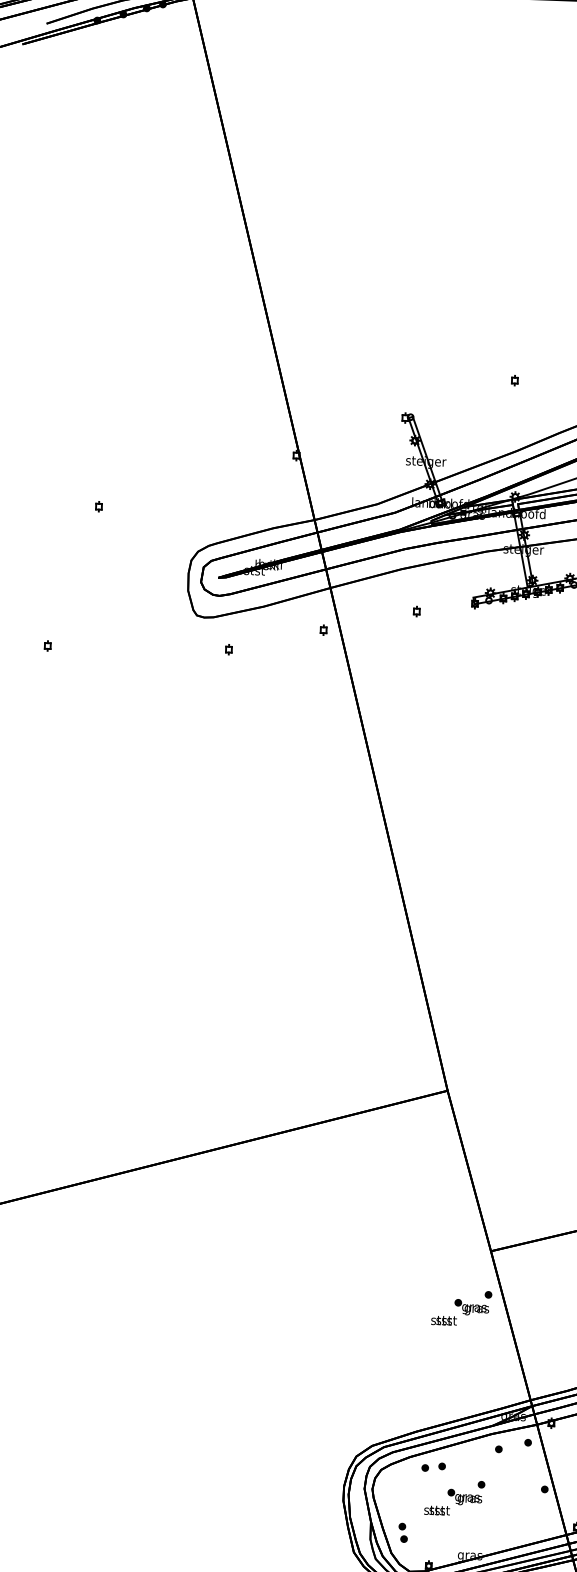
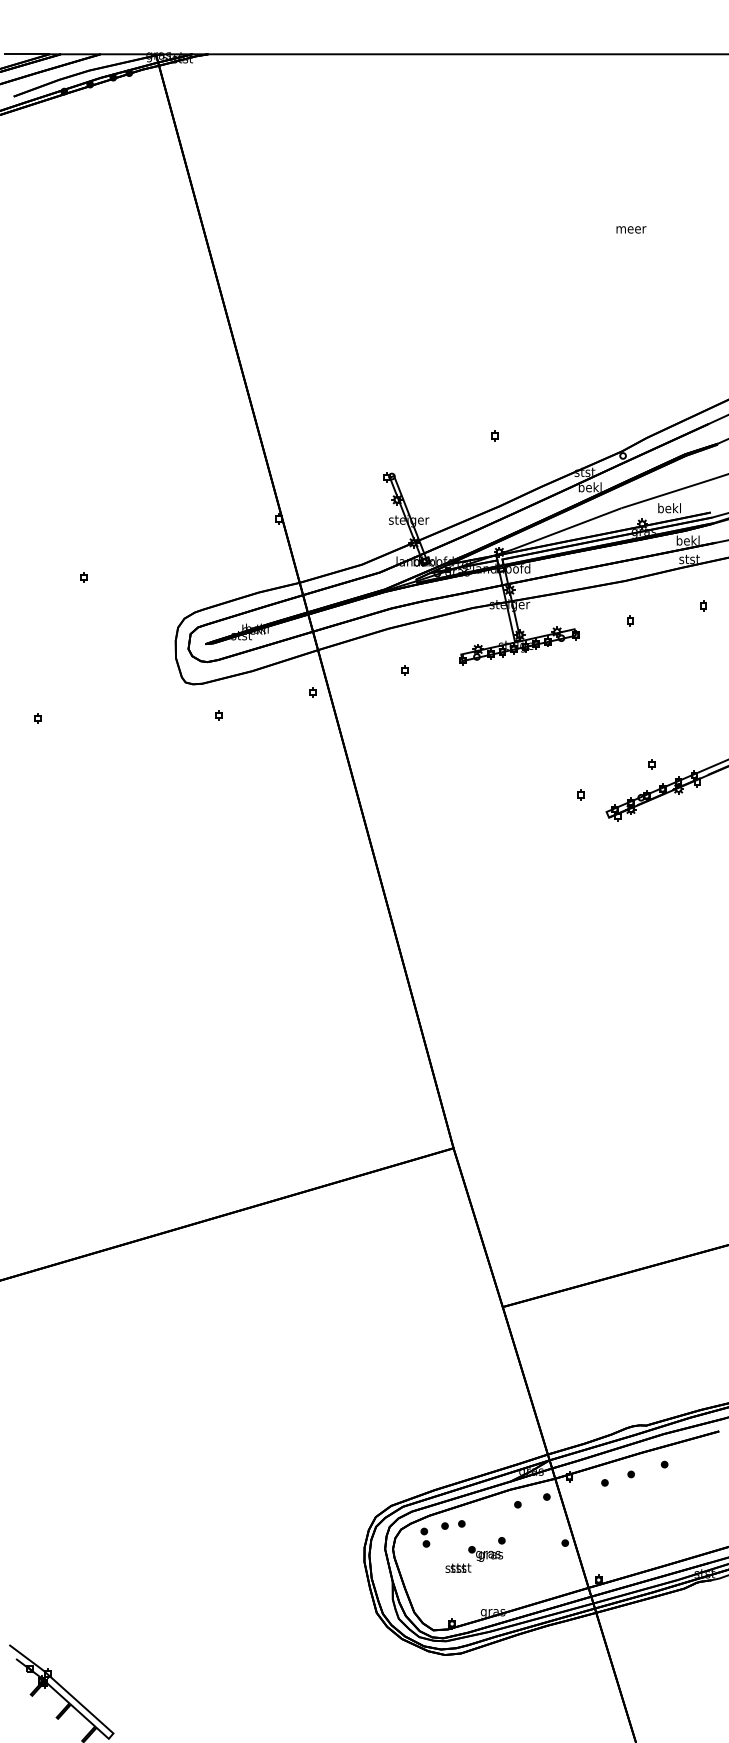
part: (461, 1307) -> (475, 1364), removed
part: (403, 1532) -> (425, 1537), moved

